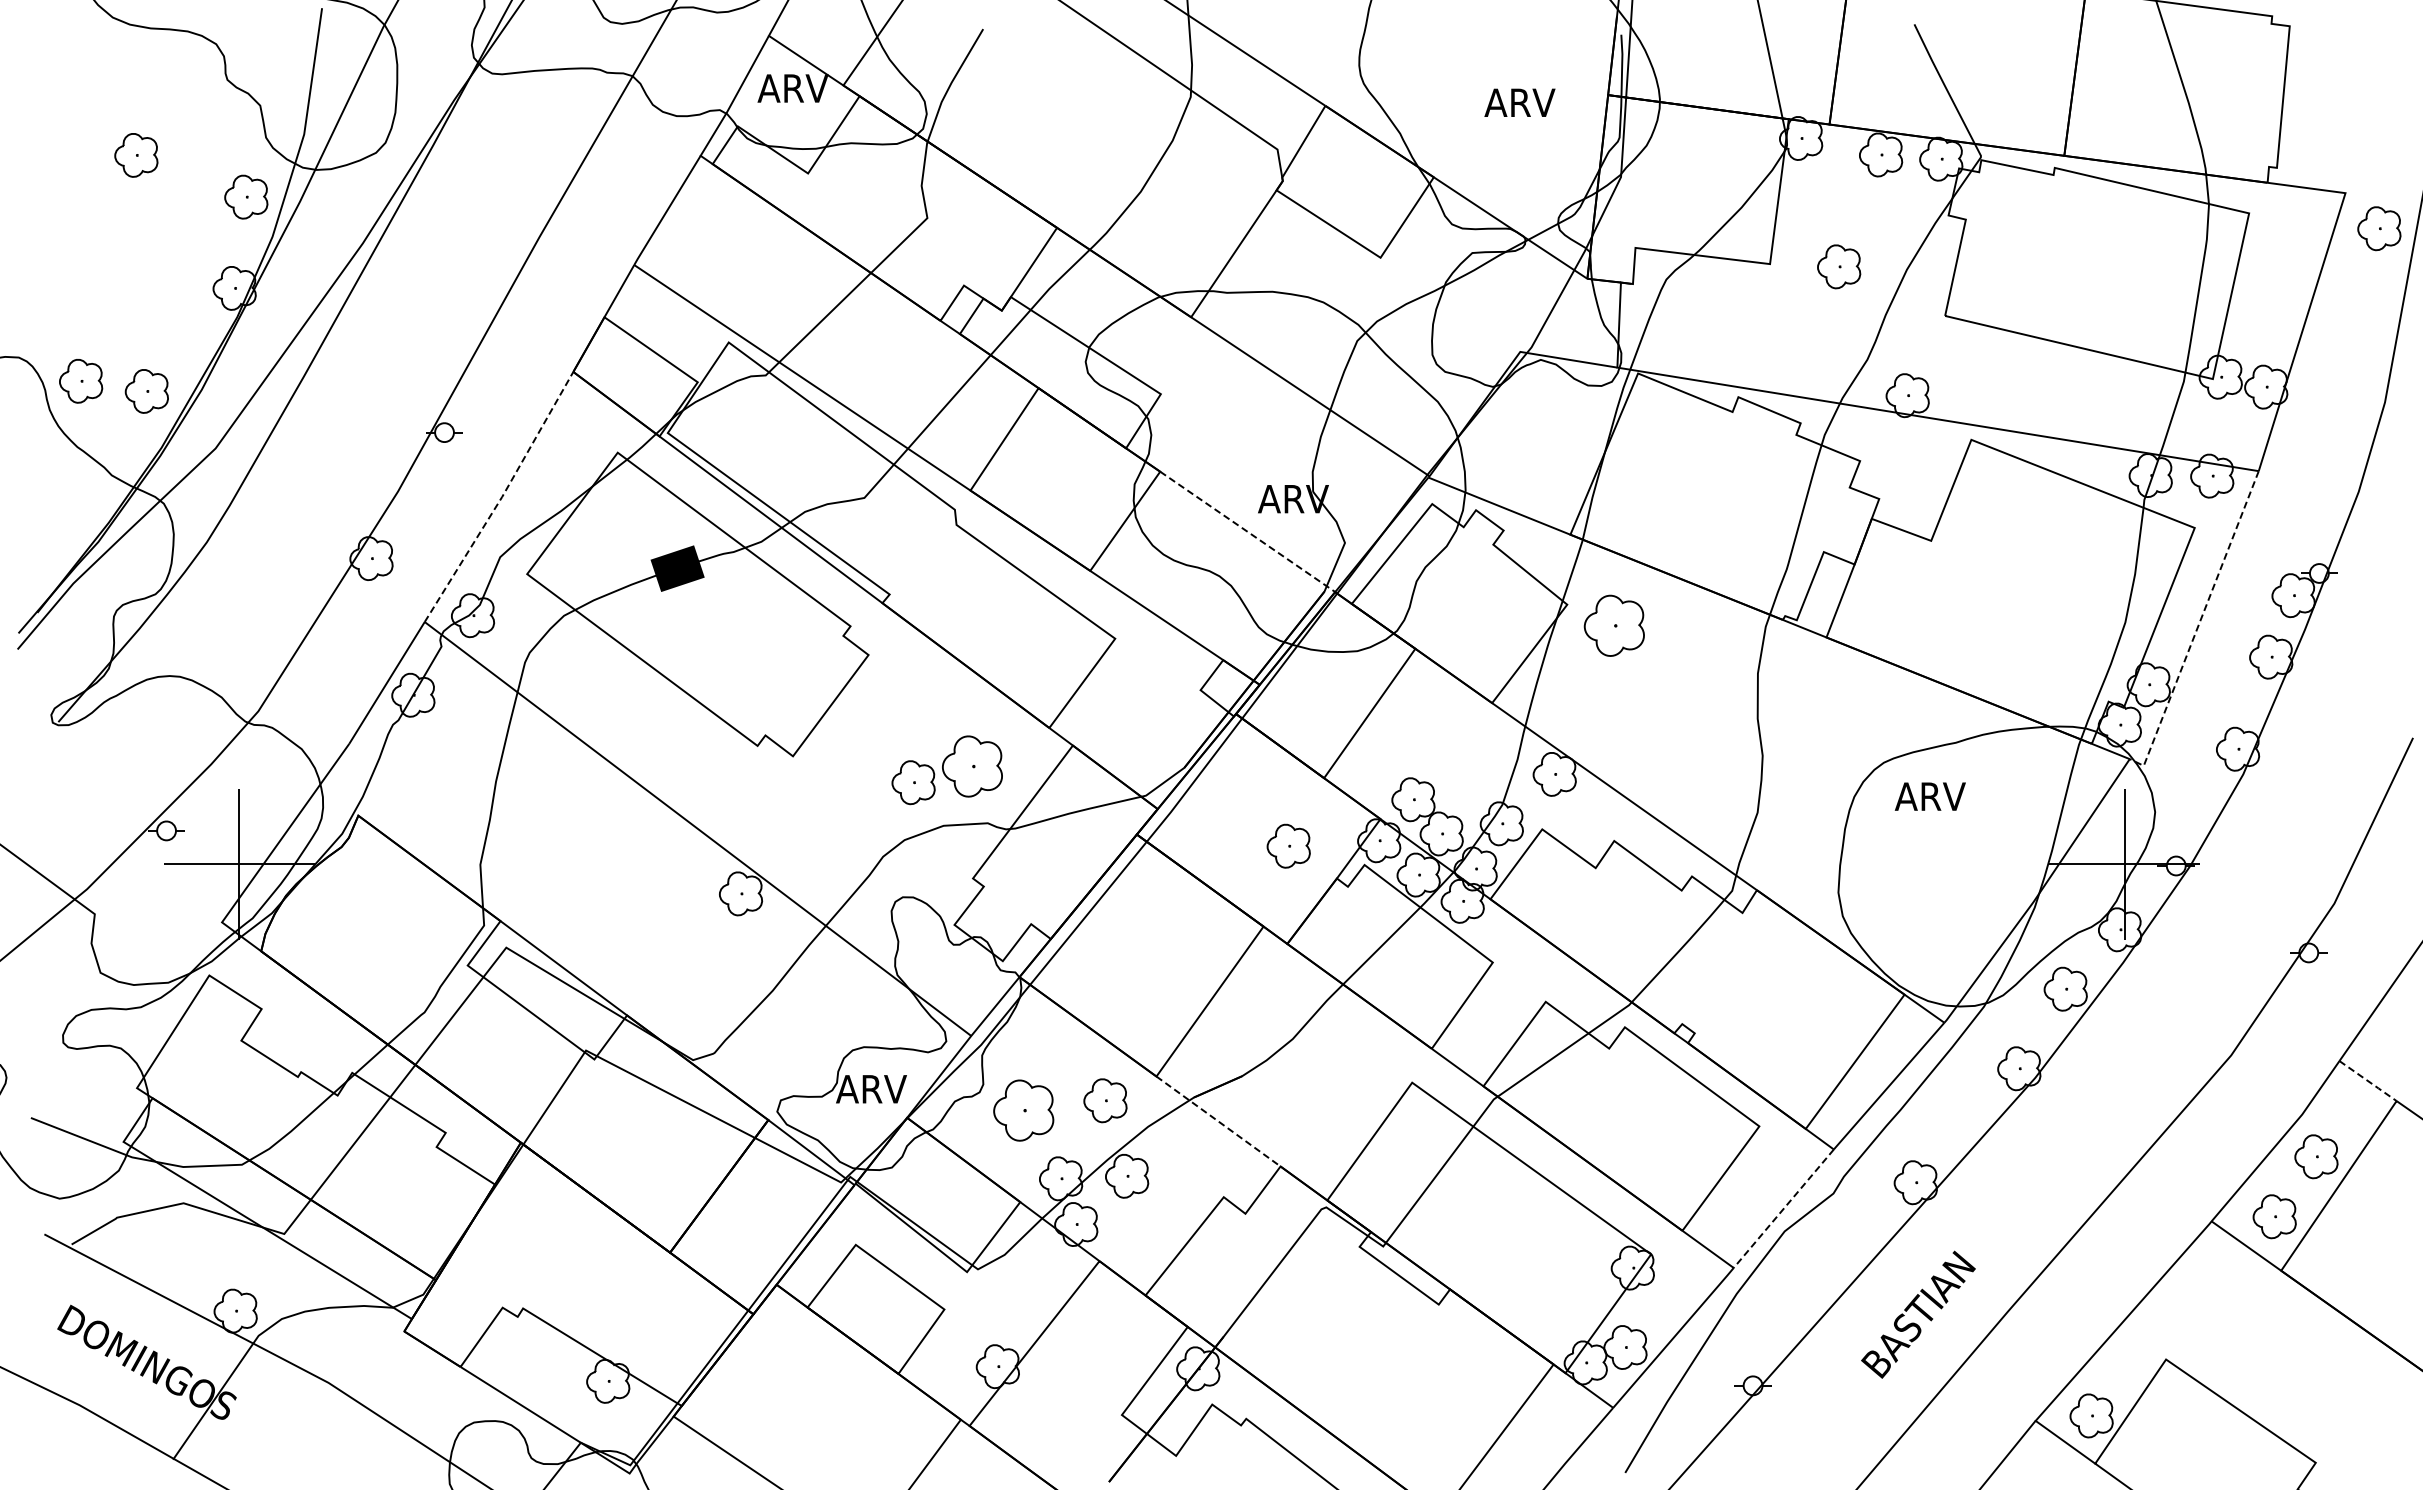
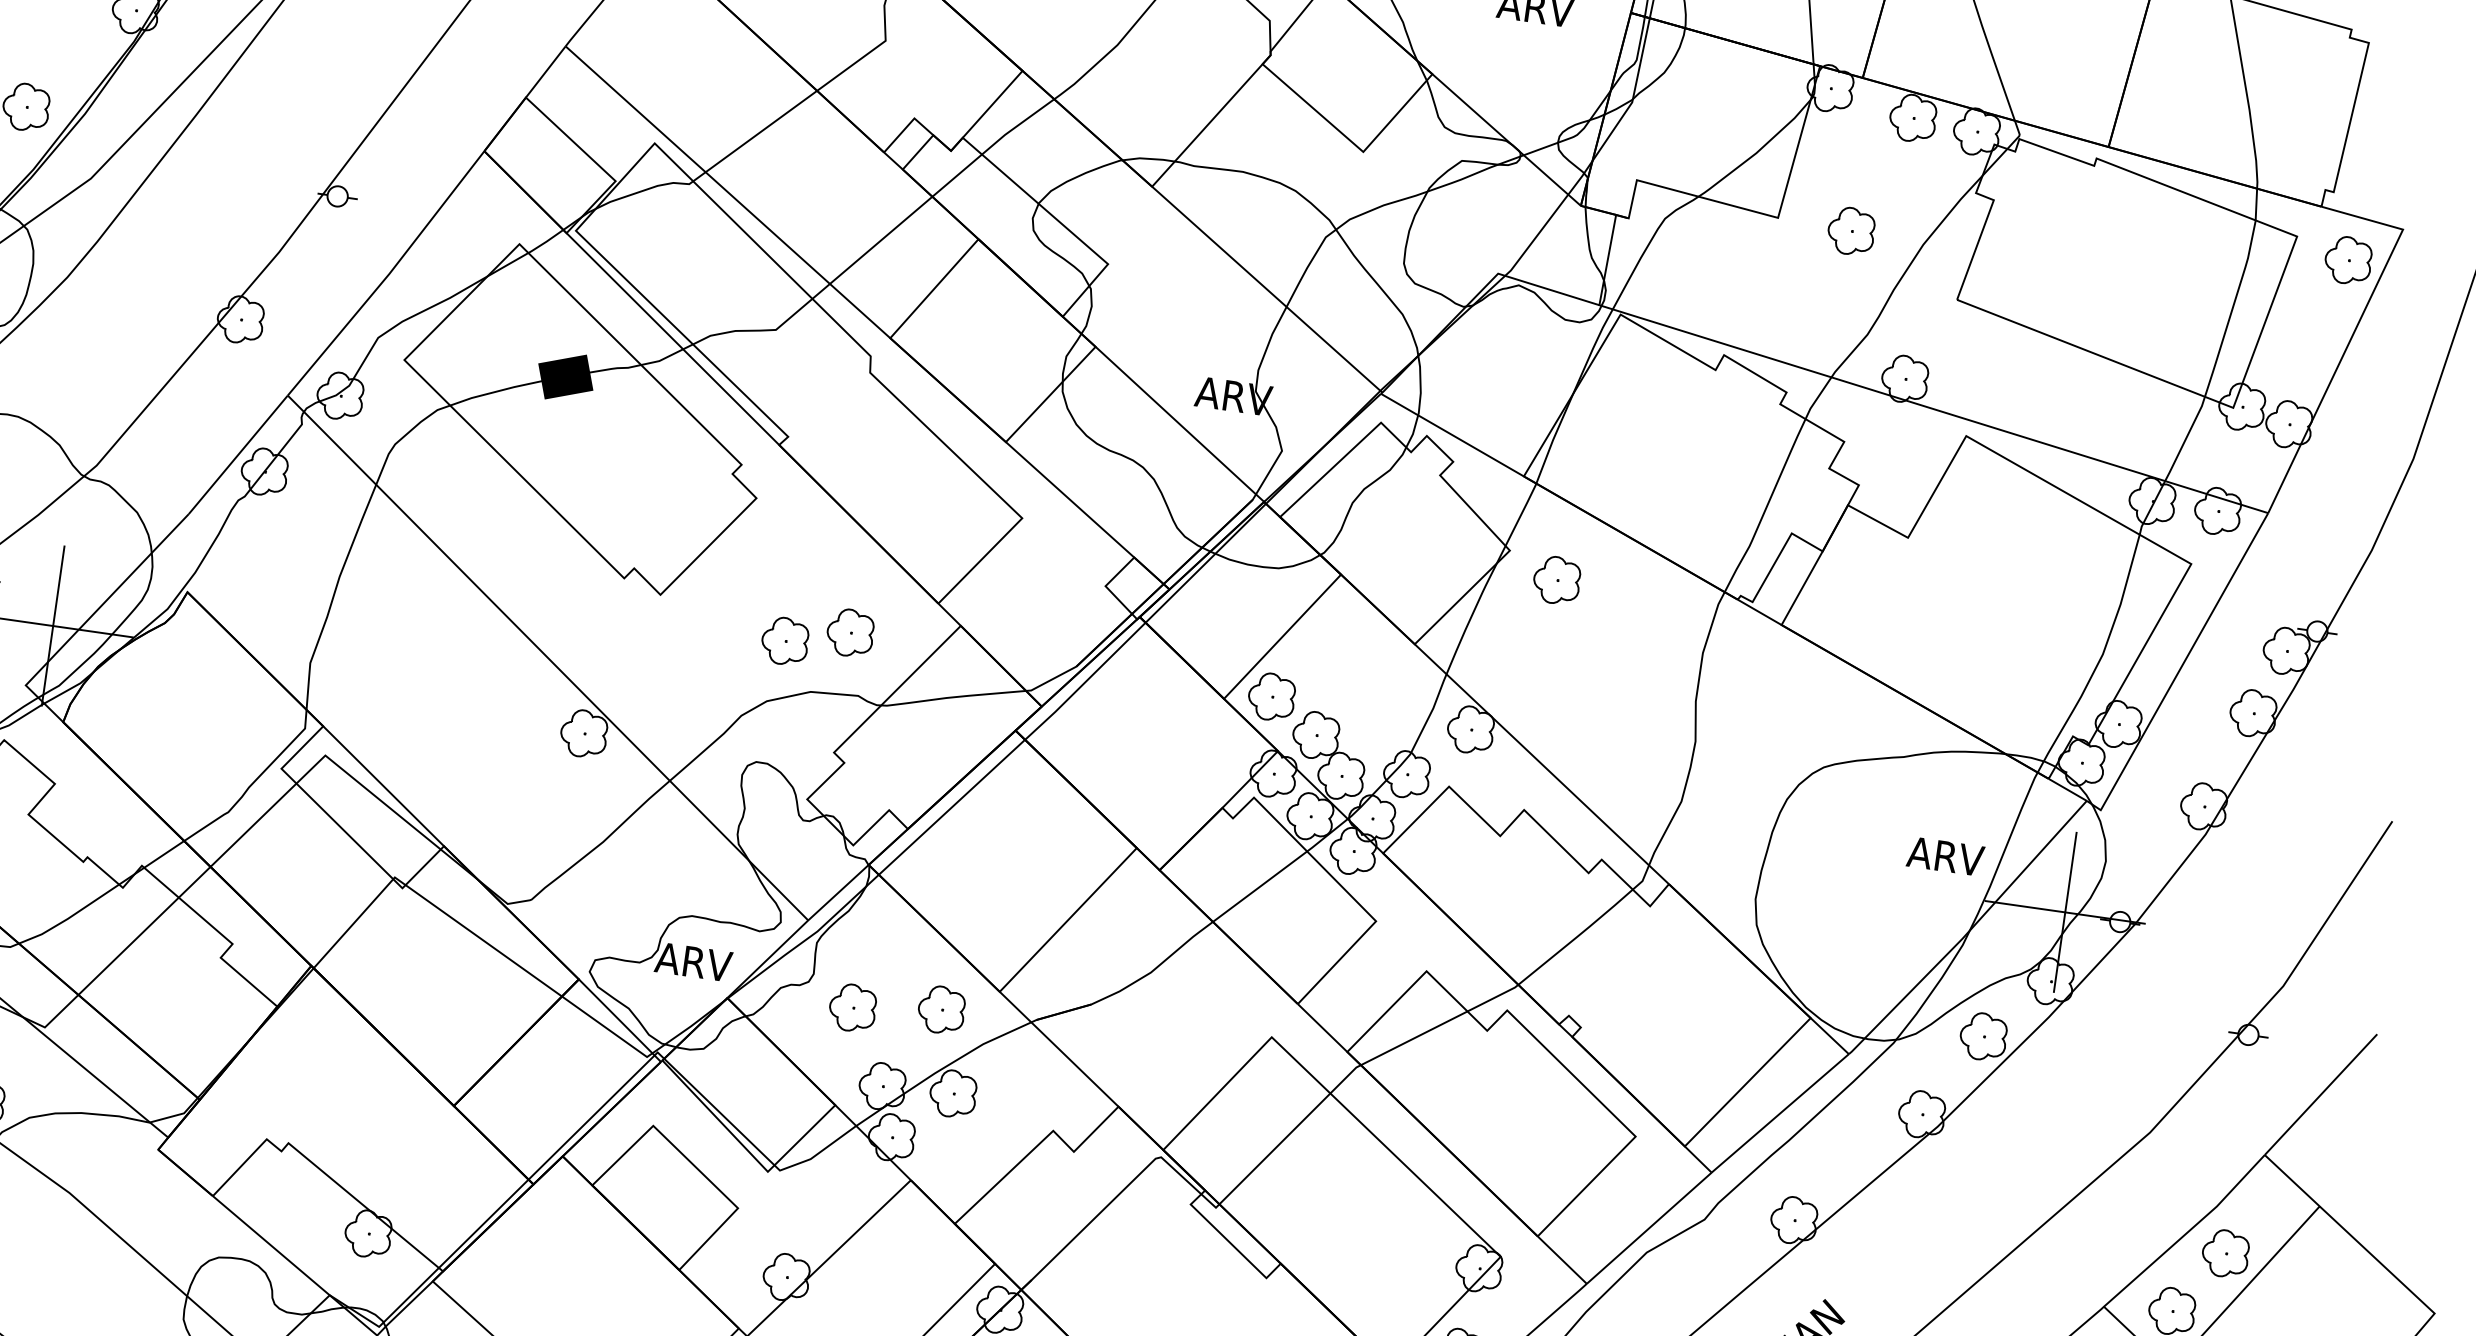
part: (2379, 228) -> (2348, 260), moved
line: (501, 497) -> (388, 274), dashed -> solid
line: (1248, 532) -> (1180, 425), dashed -> solid
part: (1614, 625) -> (1557, 580), size x0.71
line: (2198, 626) -> (2180, 669), dashed -> solid
part: (972, 766) -> (850, 632), size x0.71
text: (1929, 796) -> (1944, 856), moved
part: (1288, 845) -> (1271, 696), moved
line: (2368, 1081) -> (2292, 1181), dashed -> solid
part: (1023, 1110) -> (852, 1007), size x0.71
line: (1218, 1121) -> (1059, 1049), dashed -> solid
line: (1783, 1208) -> (1648, 1227), dashed -> solid

